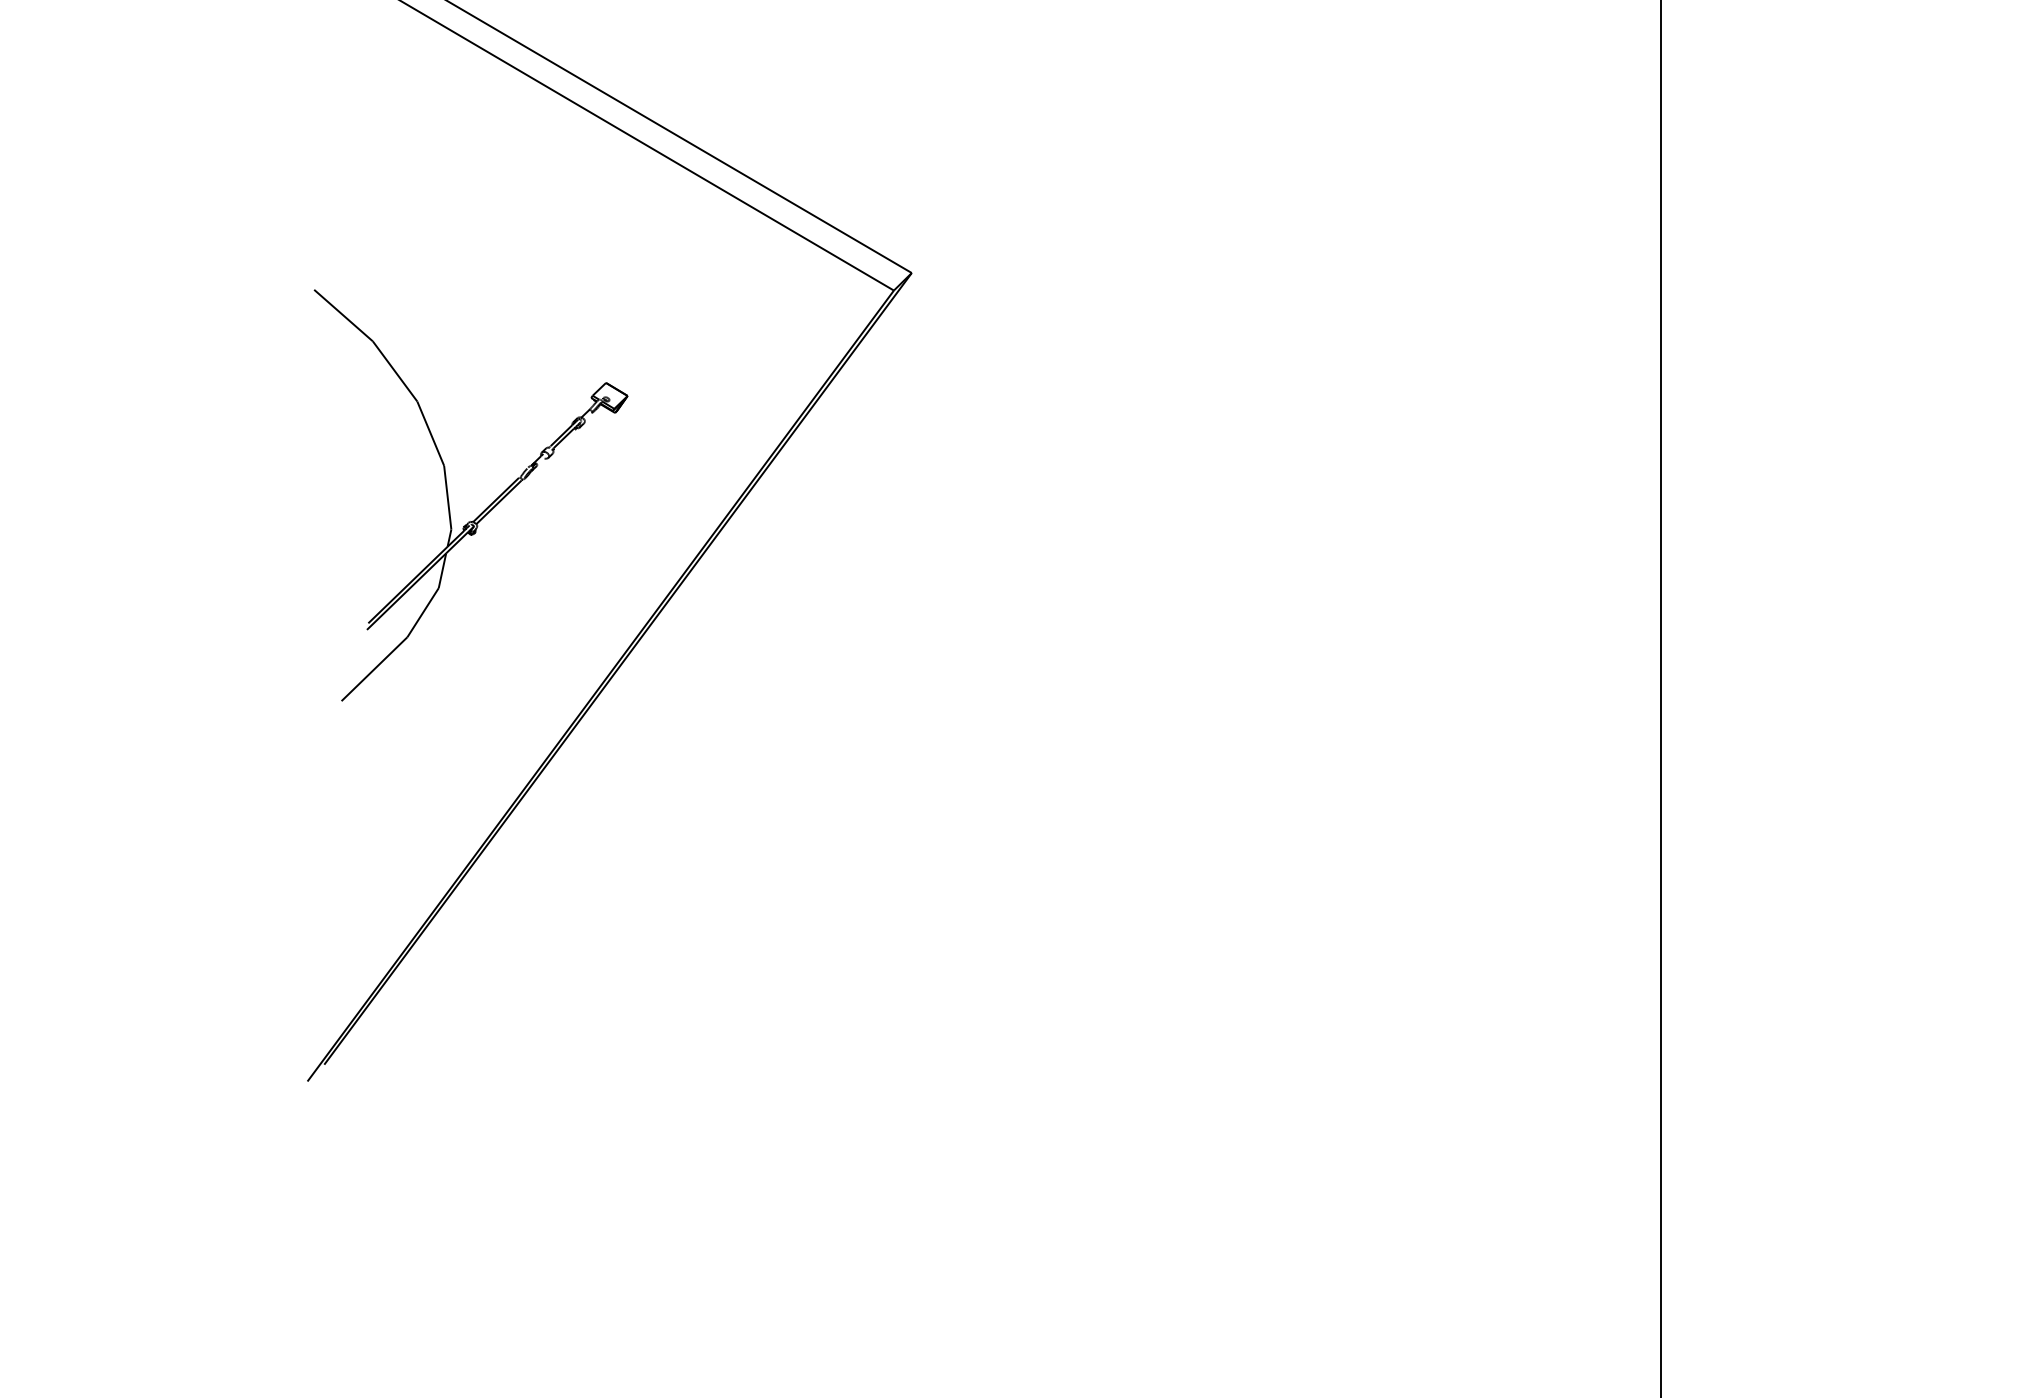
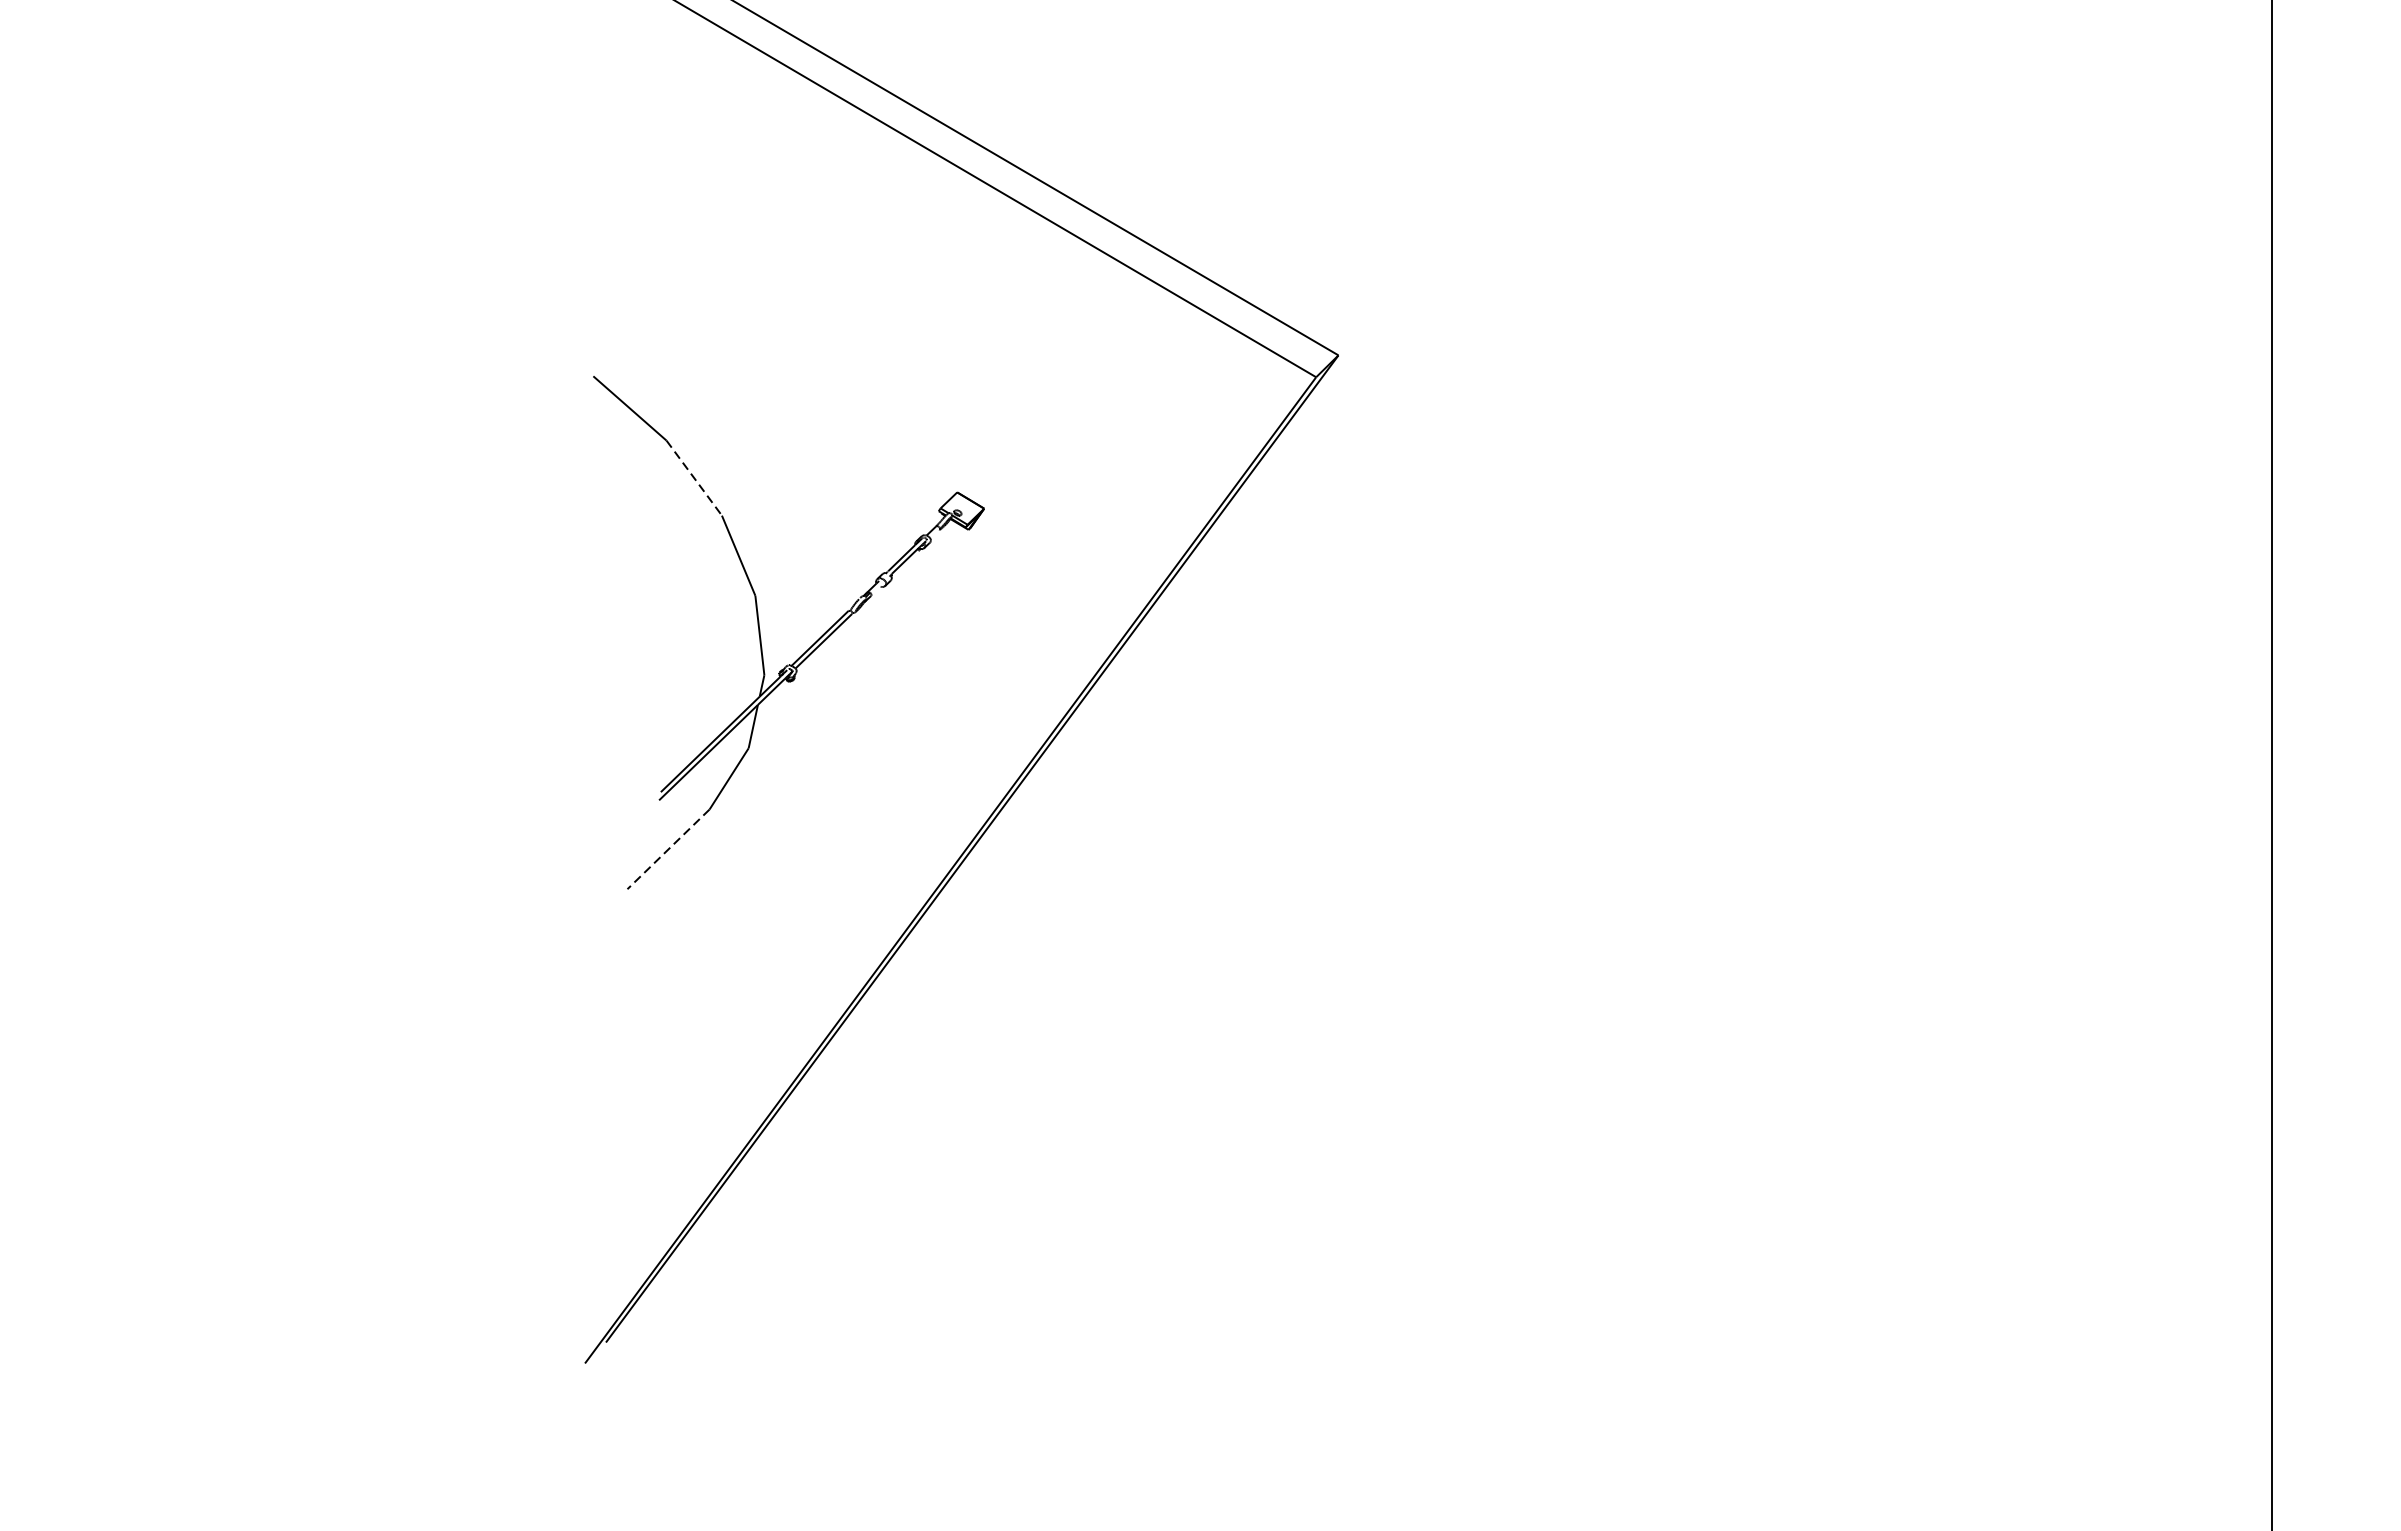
line: (395, 371) -> (694, 478), solid -> dashed
line: (374, 669) -> (668, 849), solid -> dashed

